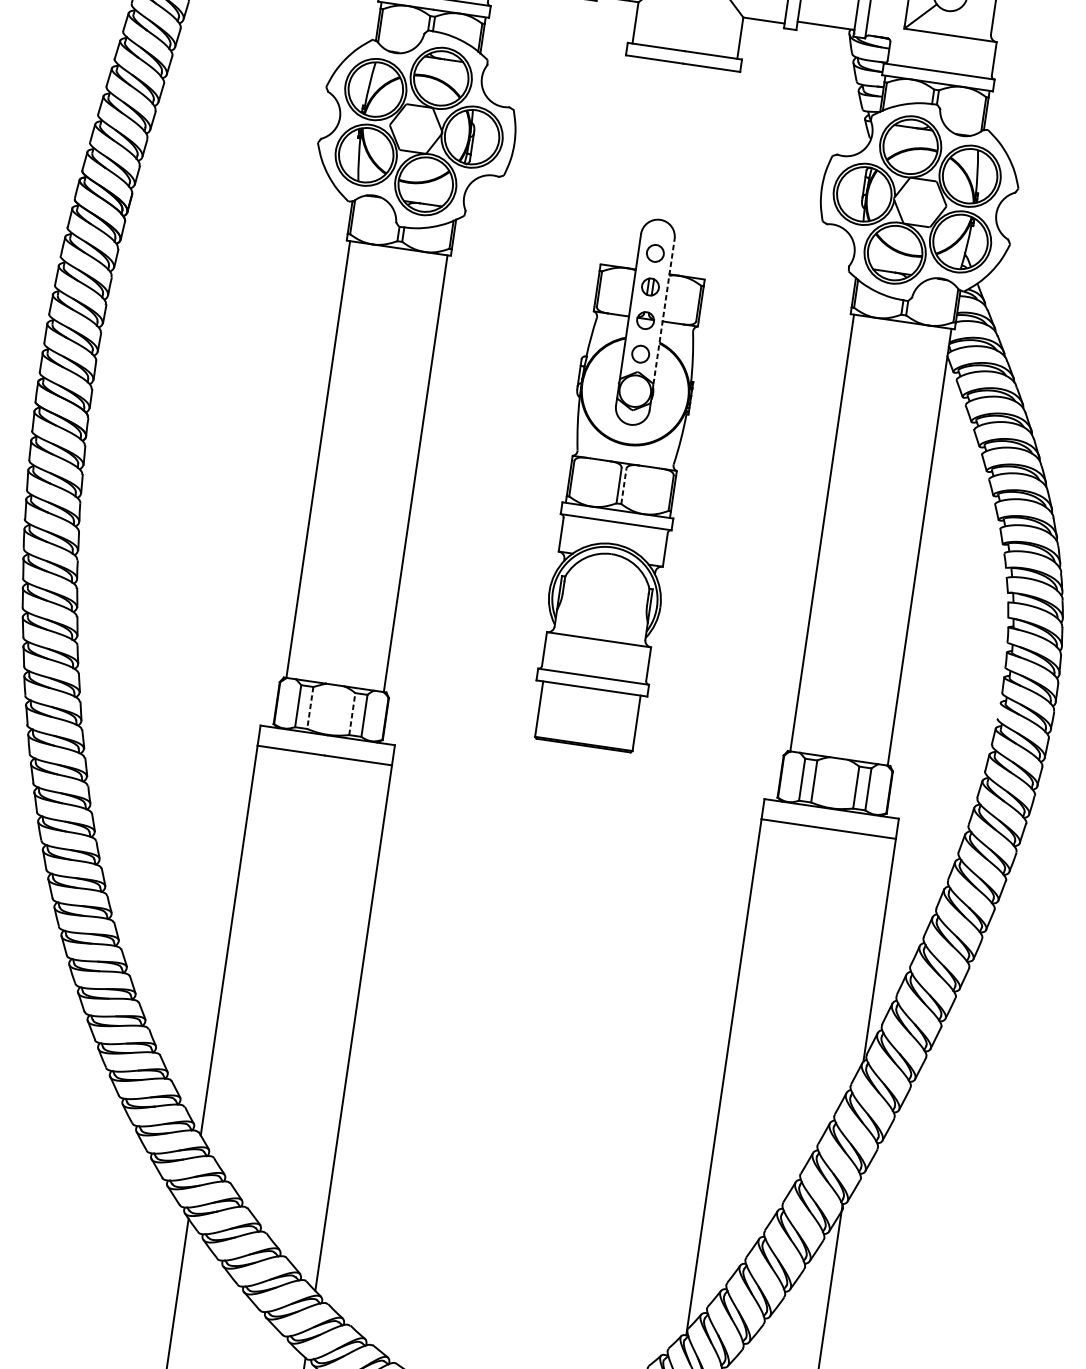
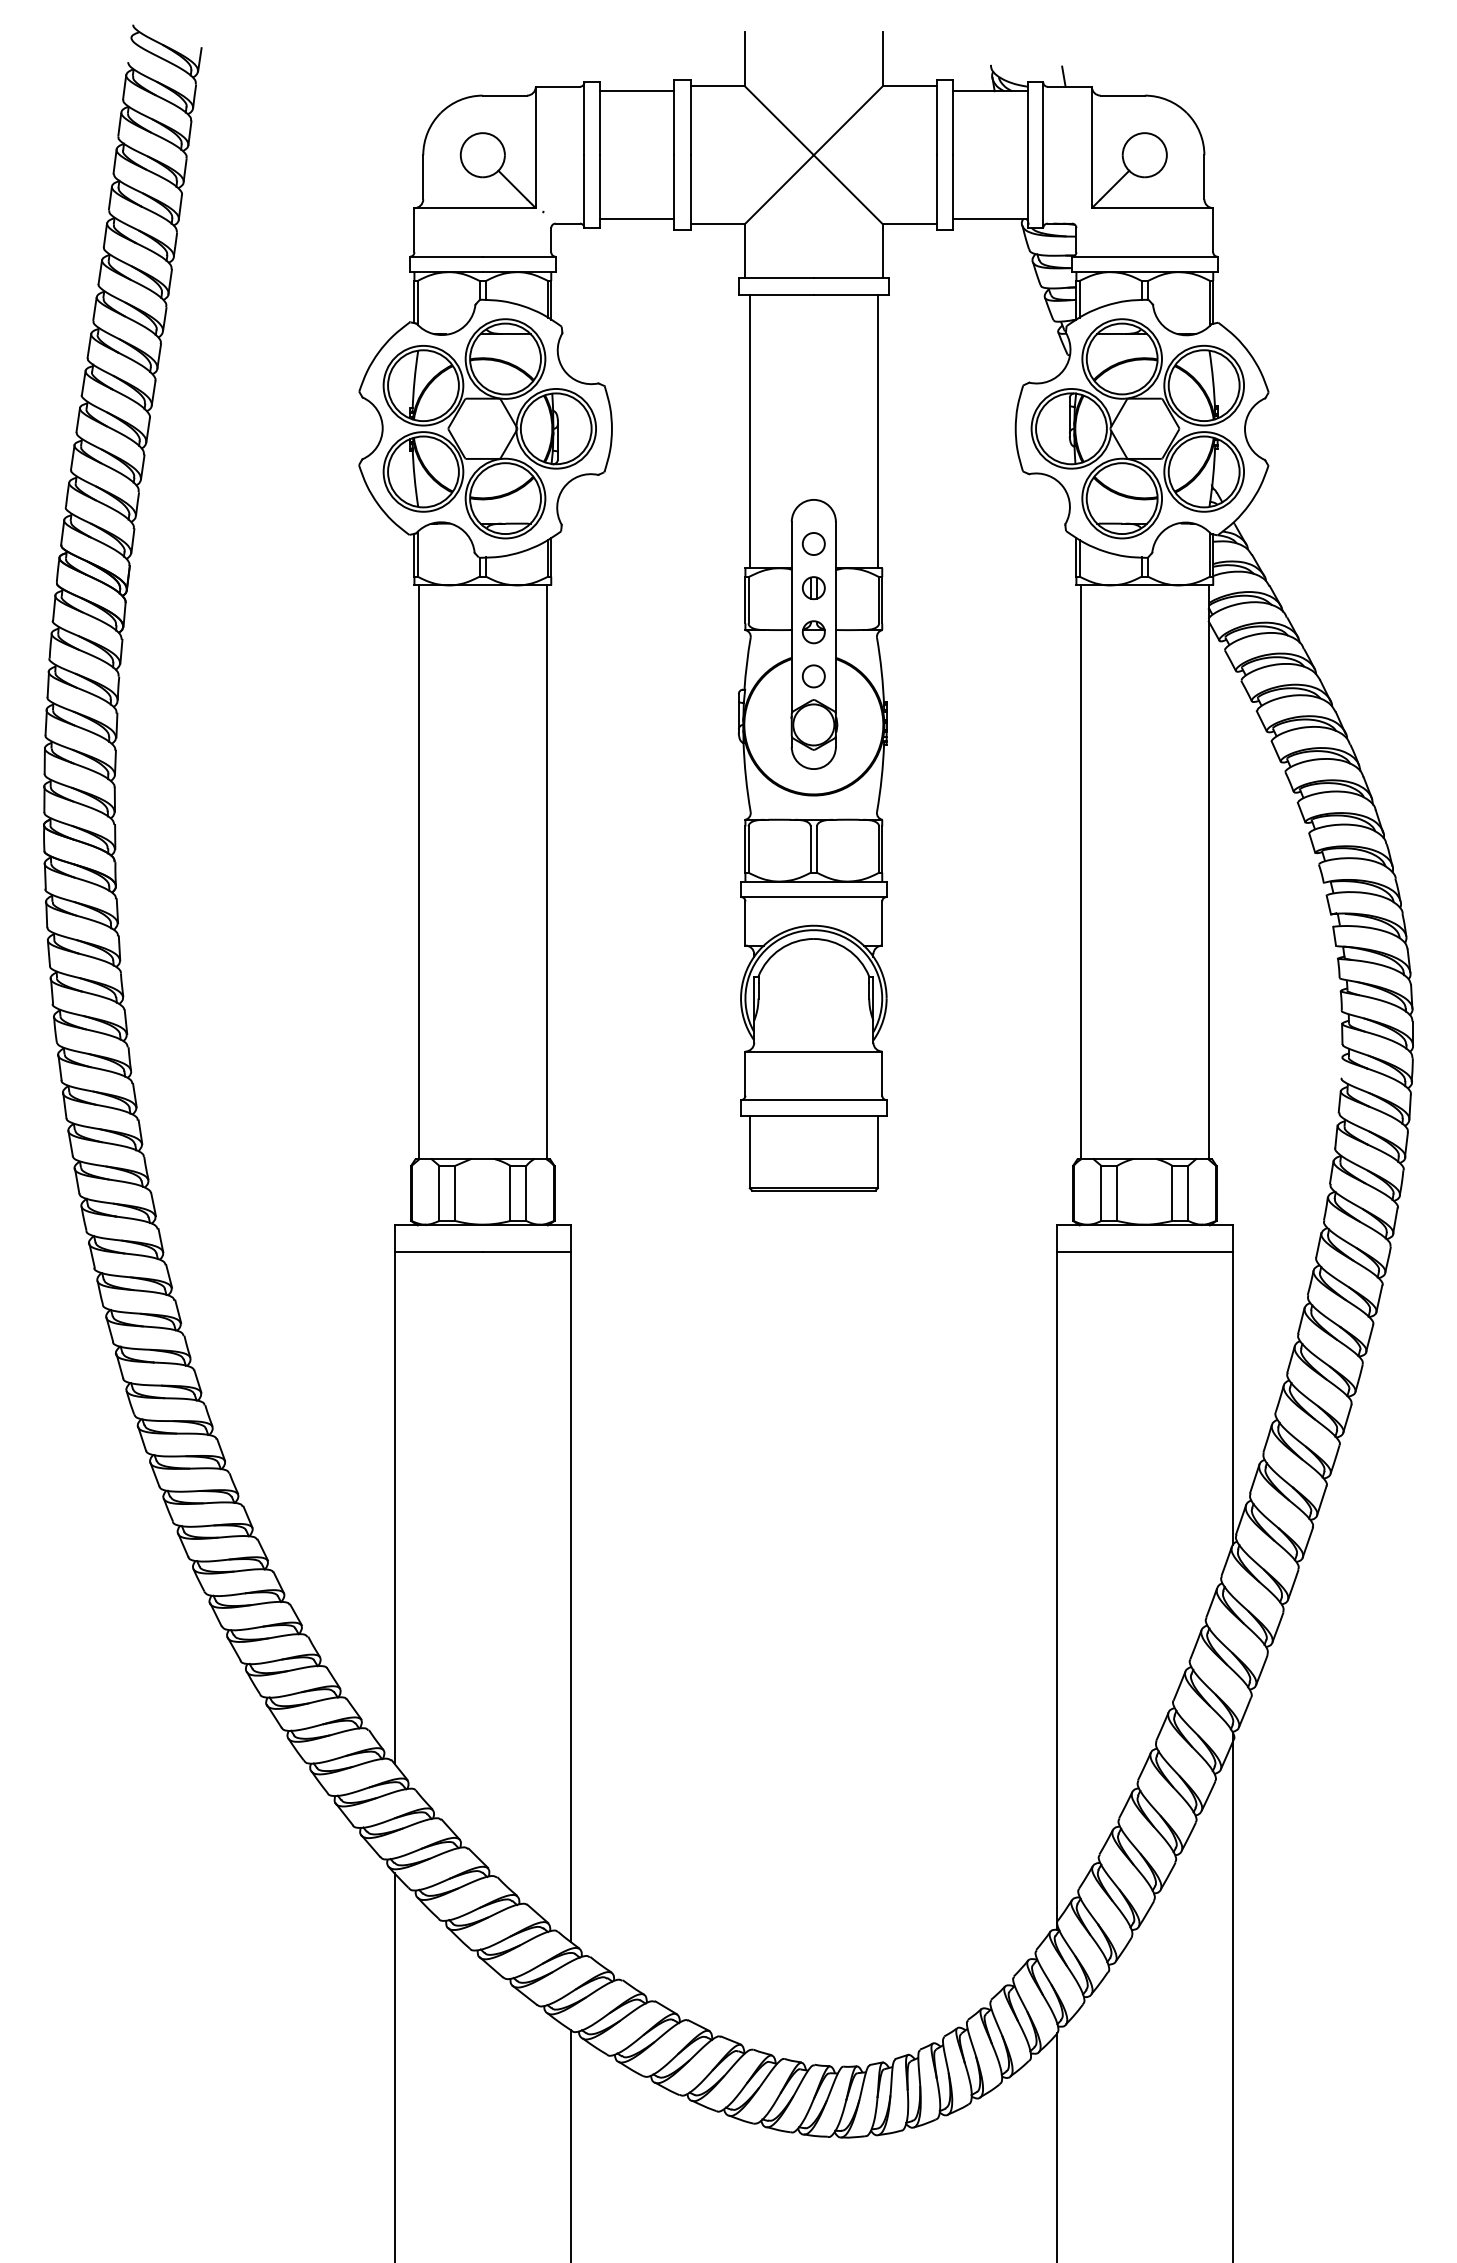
line: (618, 160) -> (749, 431), added
line: (716, 174) -> (877, 431), added
line: (663, 311) -> (835, 616), dashed -> solid
line: (624, 486) -> (817, 849), dashed -> solid
line: (310, 708) -> (455, 1193), dashed -> solid
line: (352, 714) -> (510, 1193), dashed -> solid

